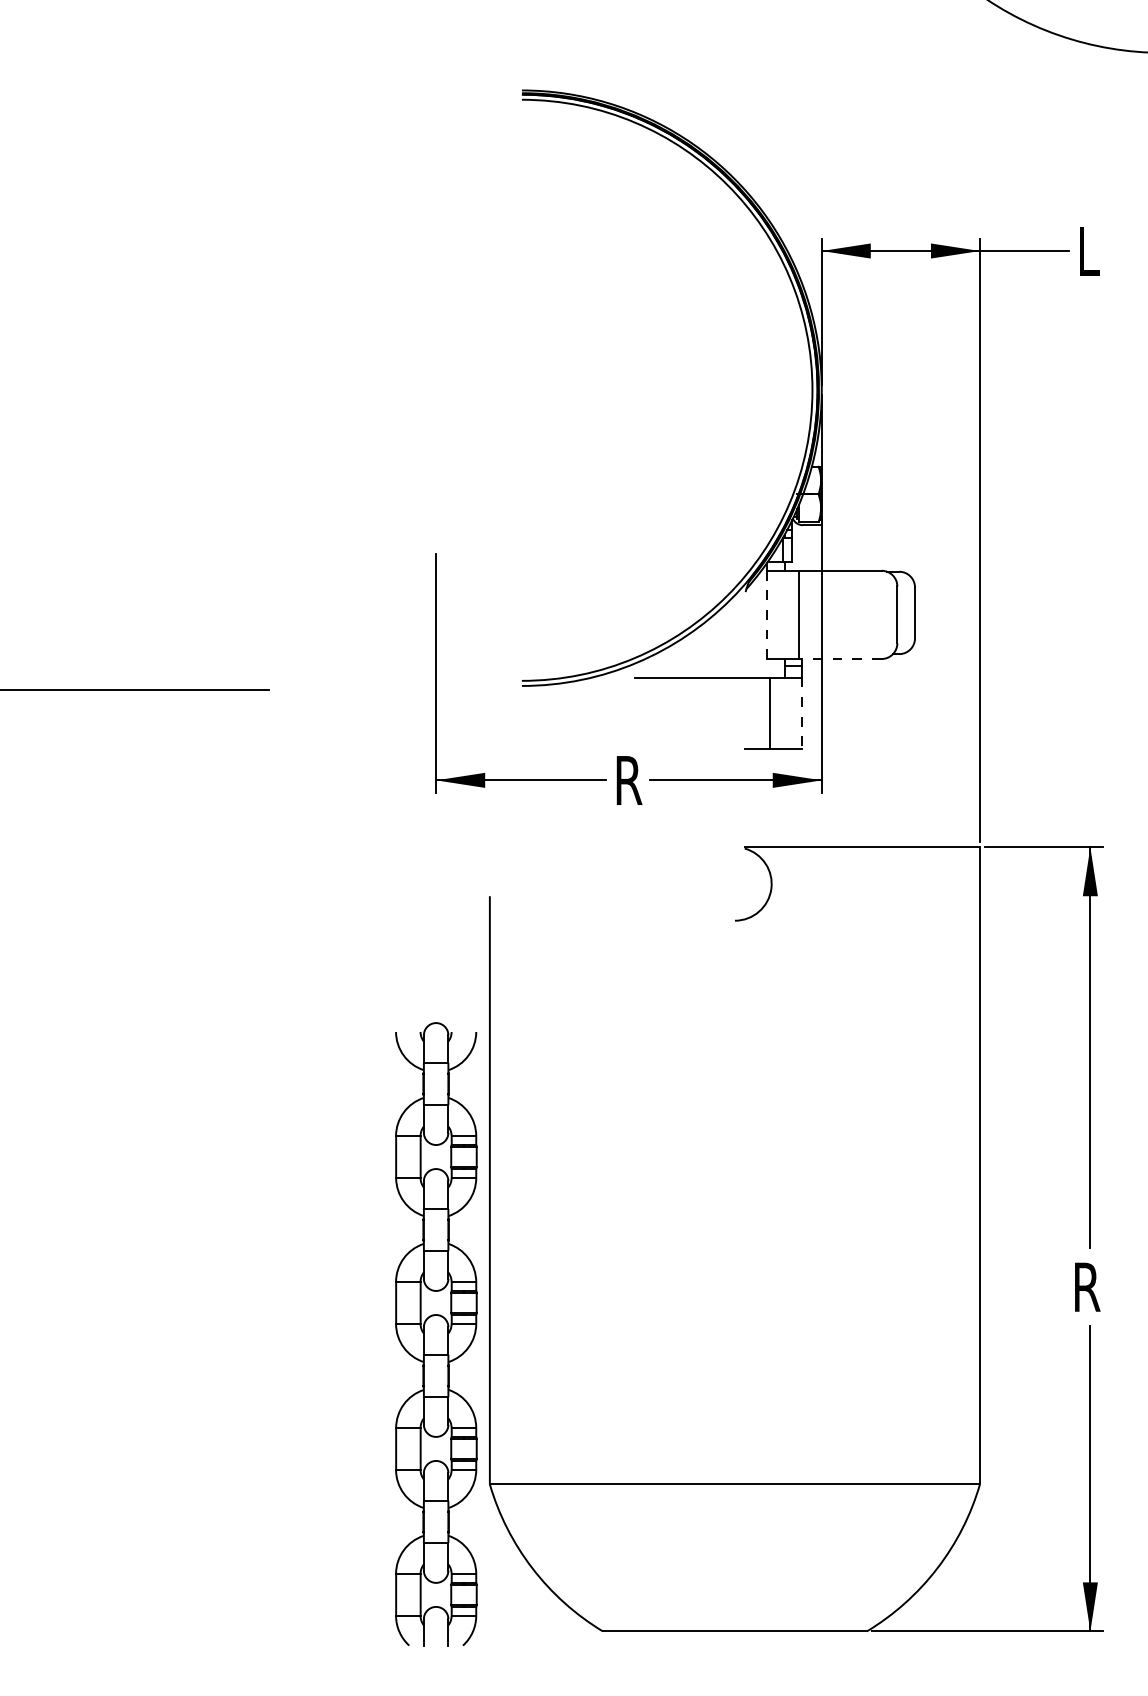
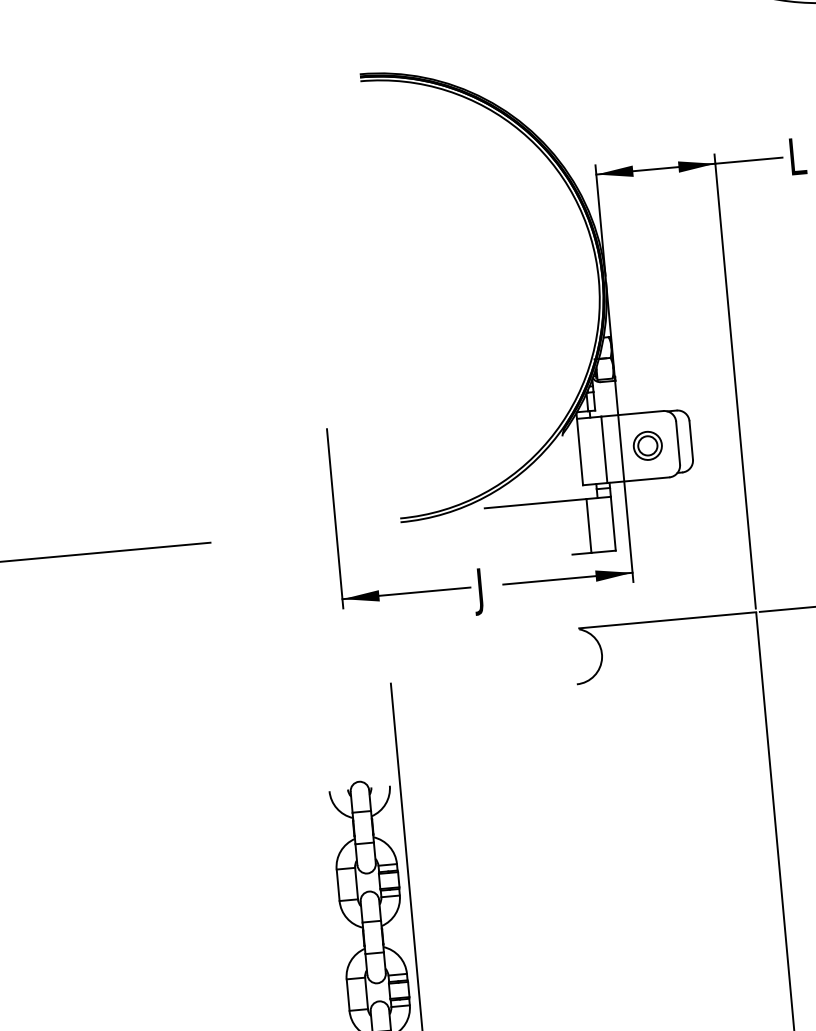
line: (766, 614) -> (579, 451), dashed -> solid
part: (856, 614) -> (647, 445), added
line: (840, 659) -> (638, 480), dashed -> solid
line: (802, 713) -> (613, 523), dashed -> solid
text: (626, 787) -> (486, 591), R -> J

